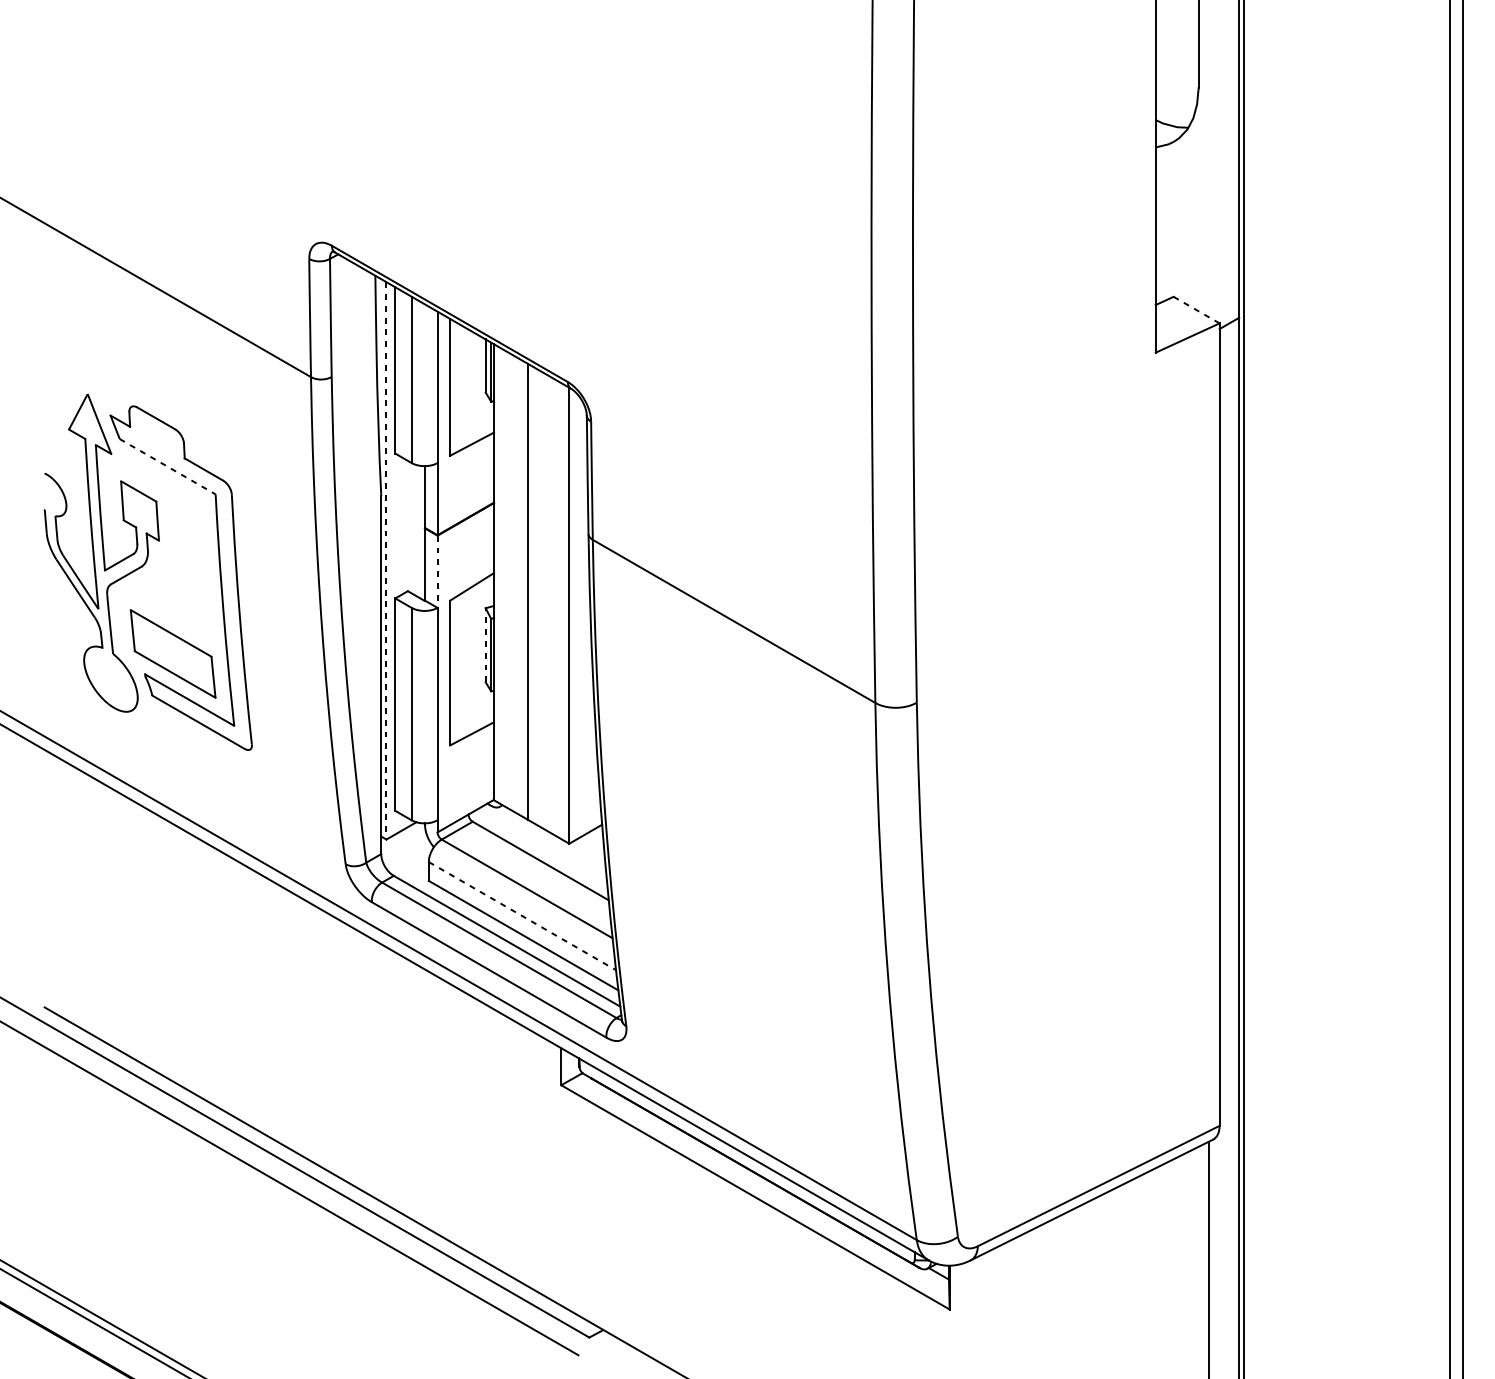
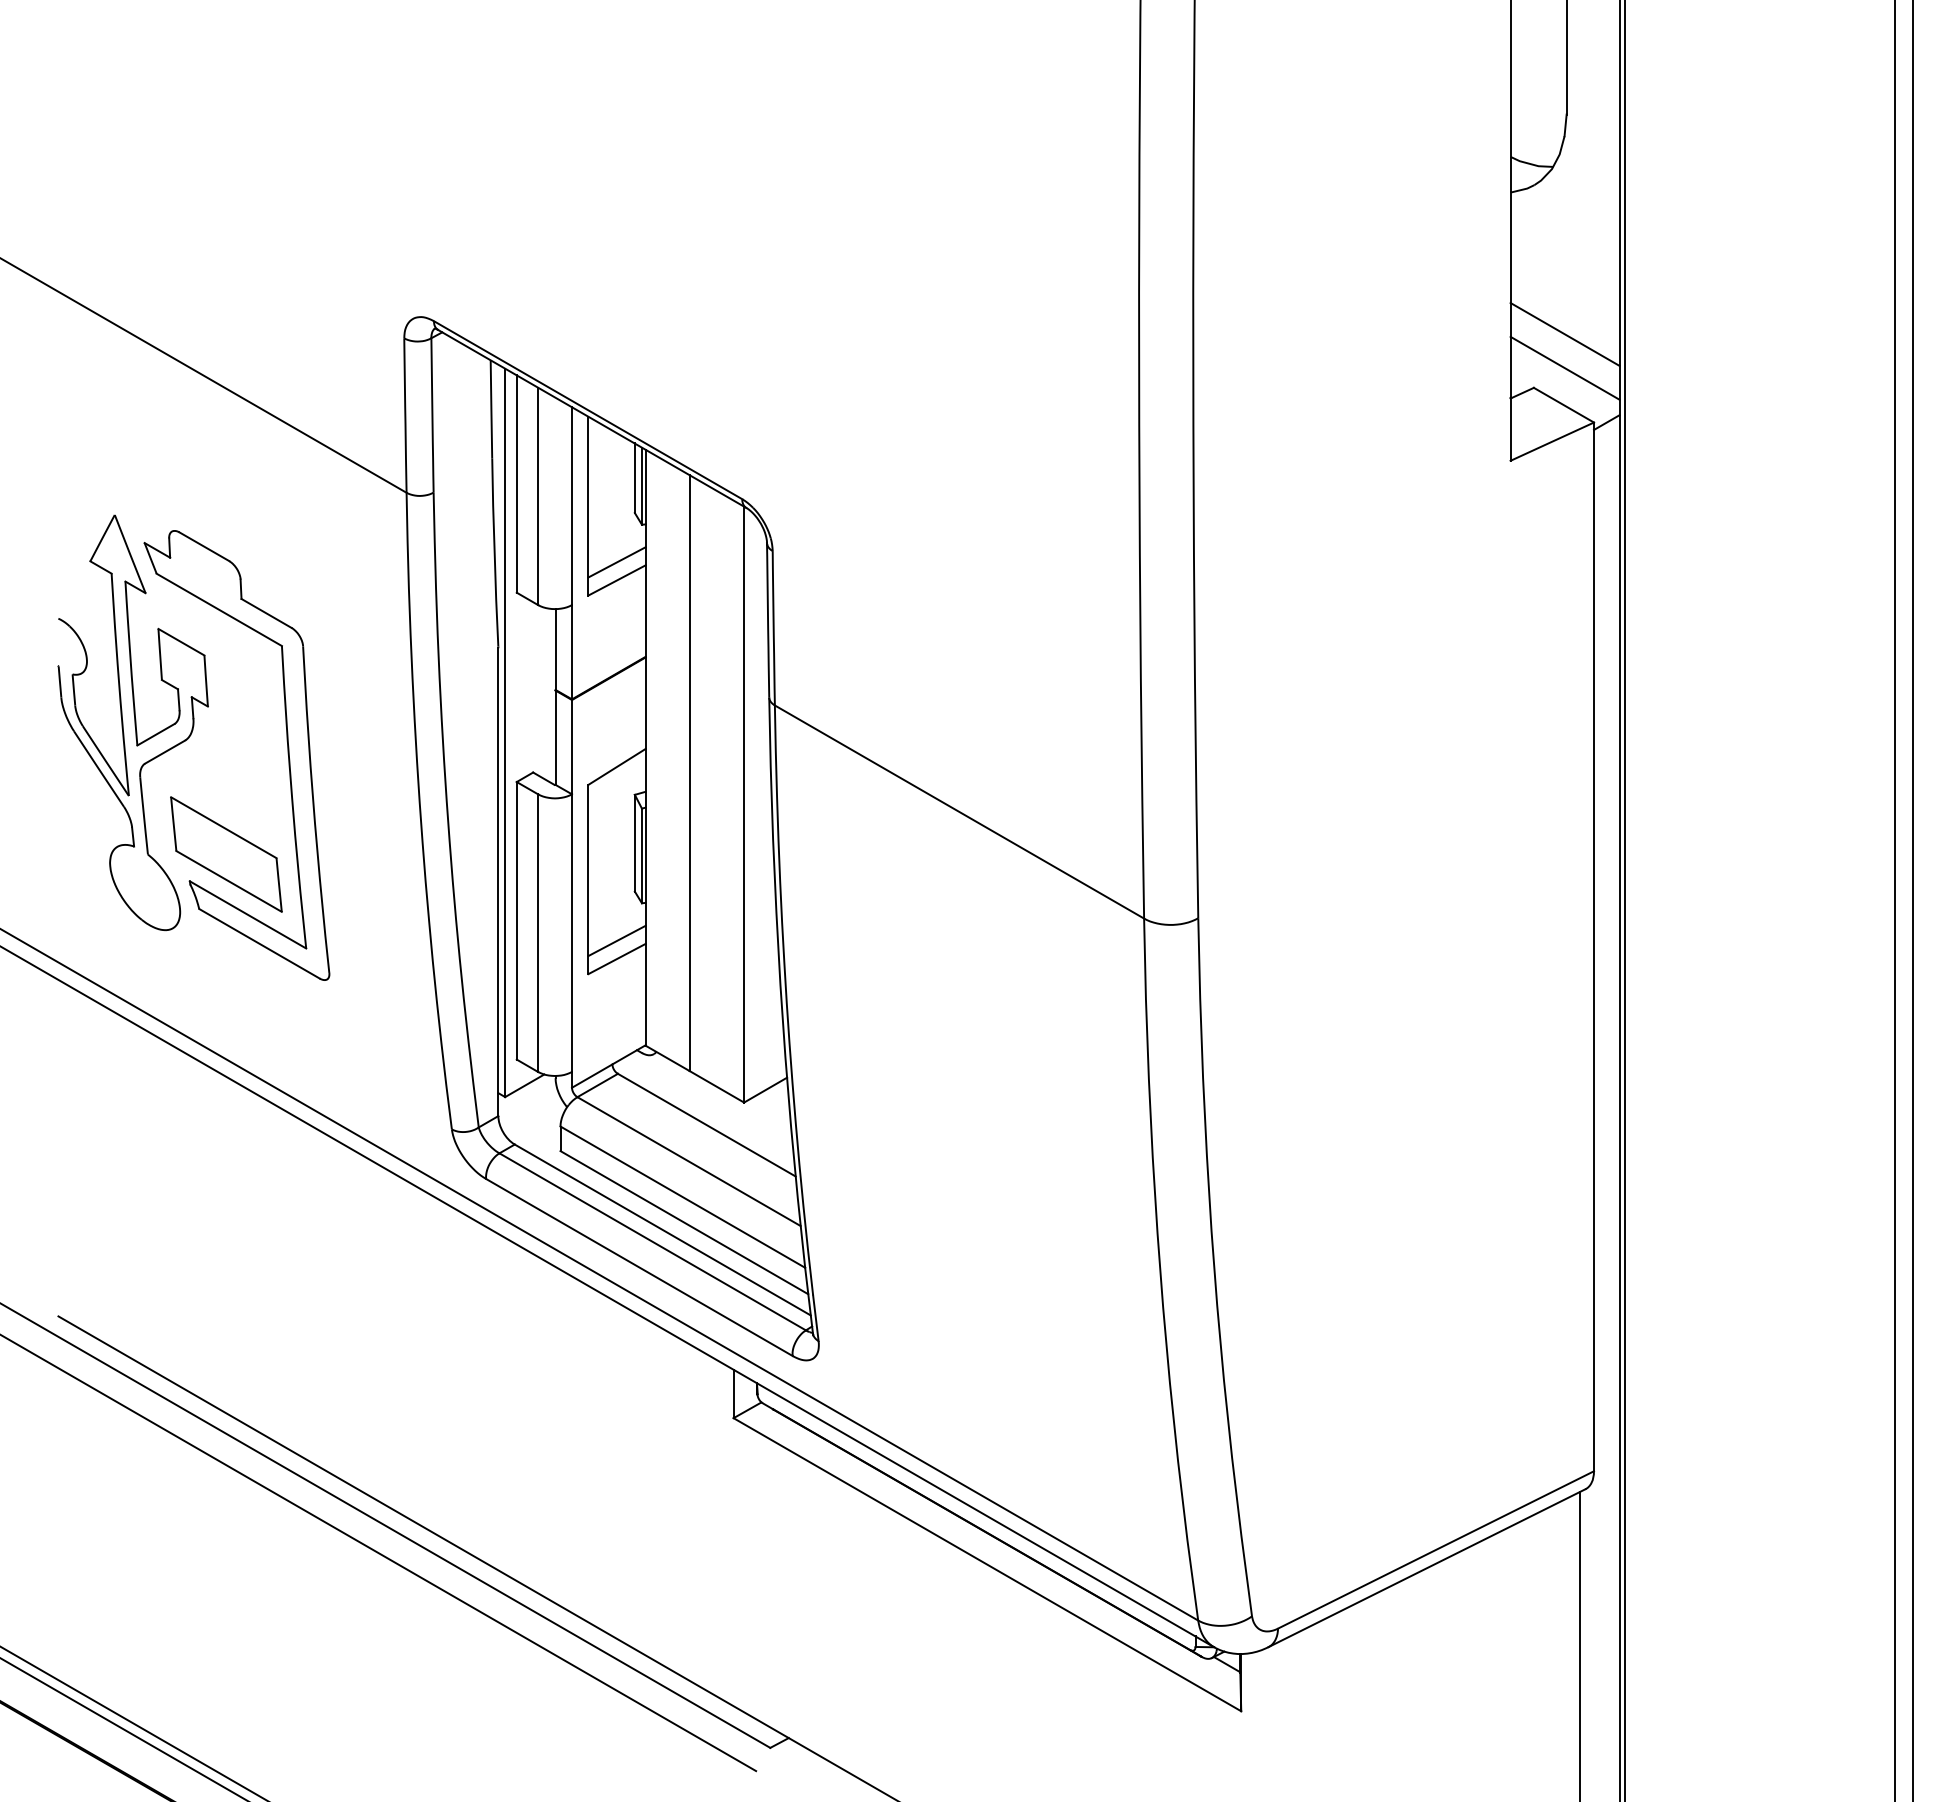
line: (1197, 256) -> (1564, 334), added
line: (1197, 281) -> (1564, 367), added
line: (1196, 310) -> (1563, 405), dashed -> solid
line: (471, 430) -> (616, 562), added
line: (167, 467) -> (219, 610), dashed -> solid
line: (386, 561) -> (505, 733), dashed -> solid
line: (437, 572) -> (572, 747), dashed -> solid
line: (485, 644) -> (634, 842), dashed -> solid
line: (471, 719) -> (616, 940), added
line: (522, 916) -> (683, 1197), dashed -> solid

